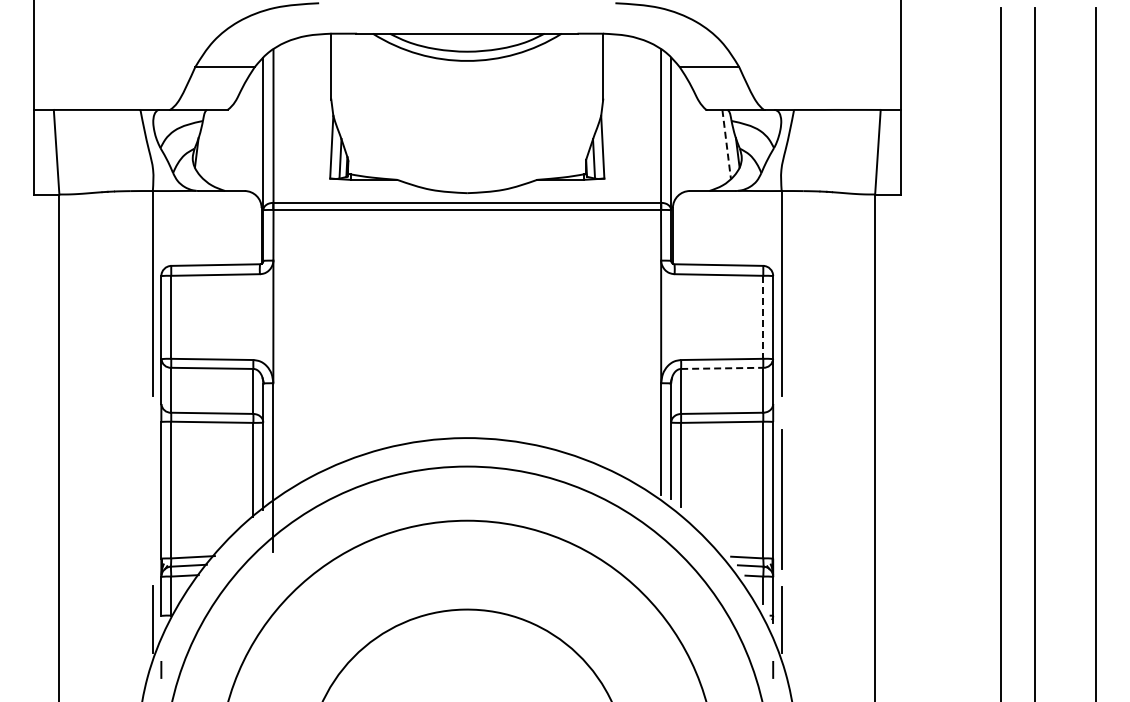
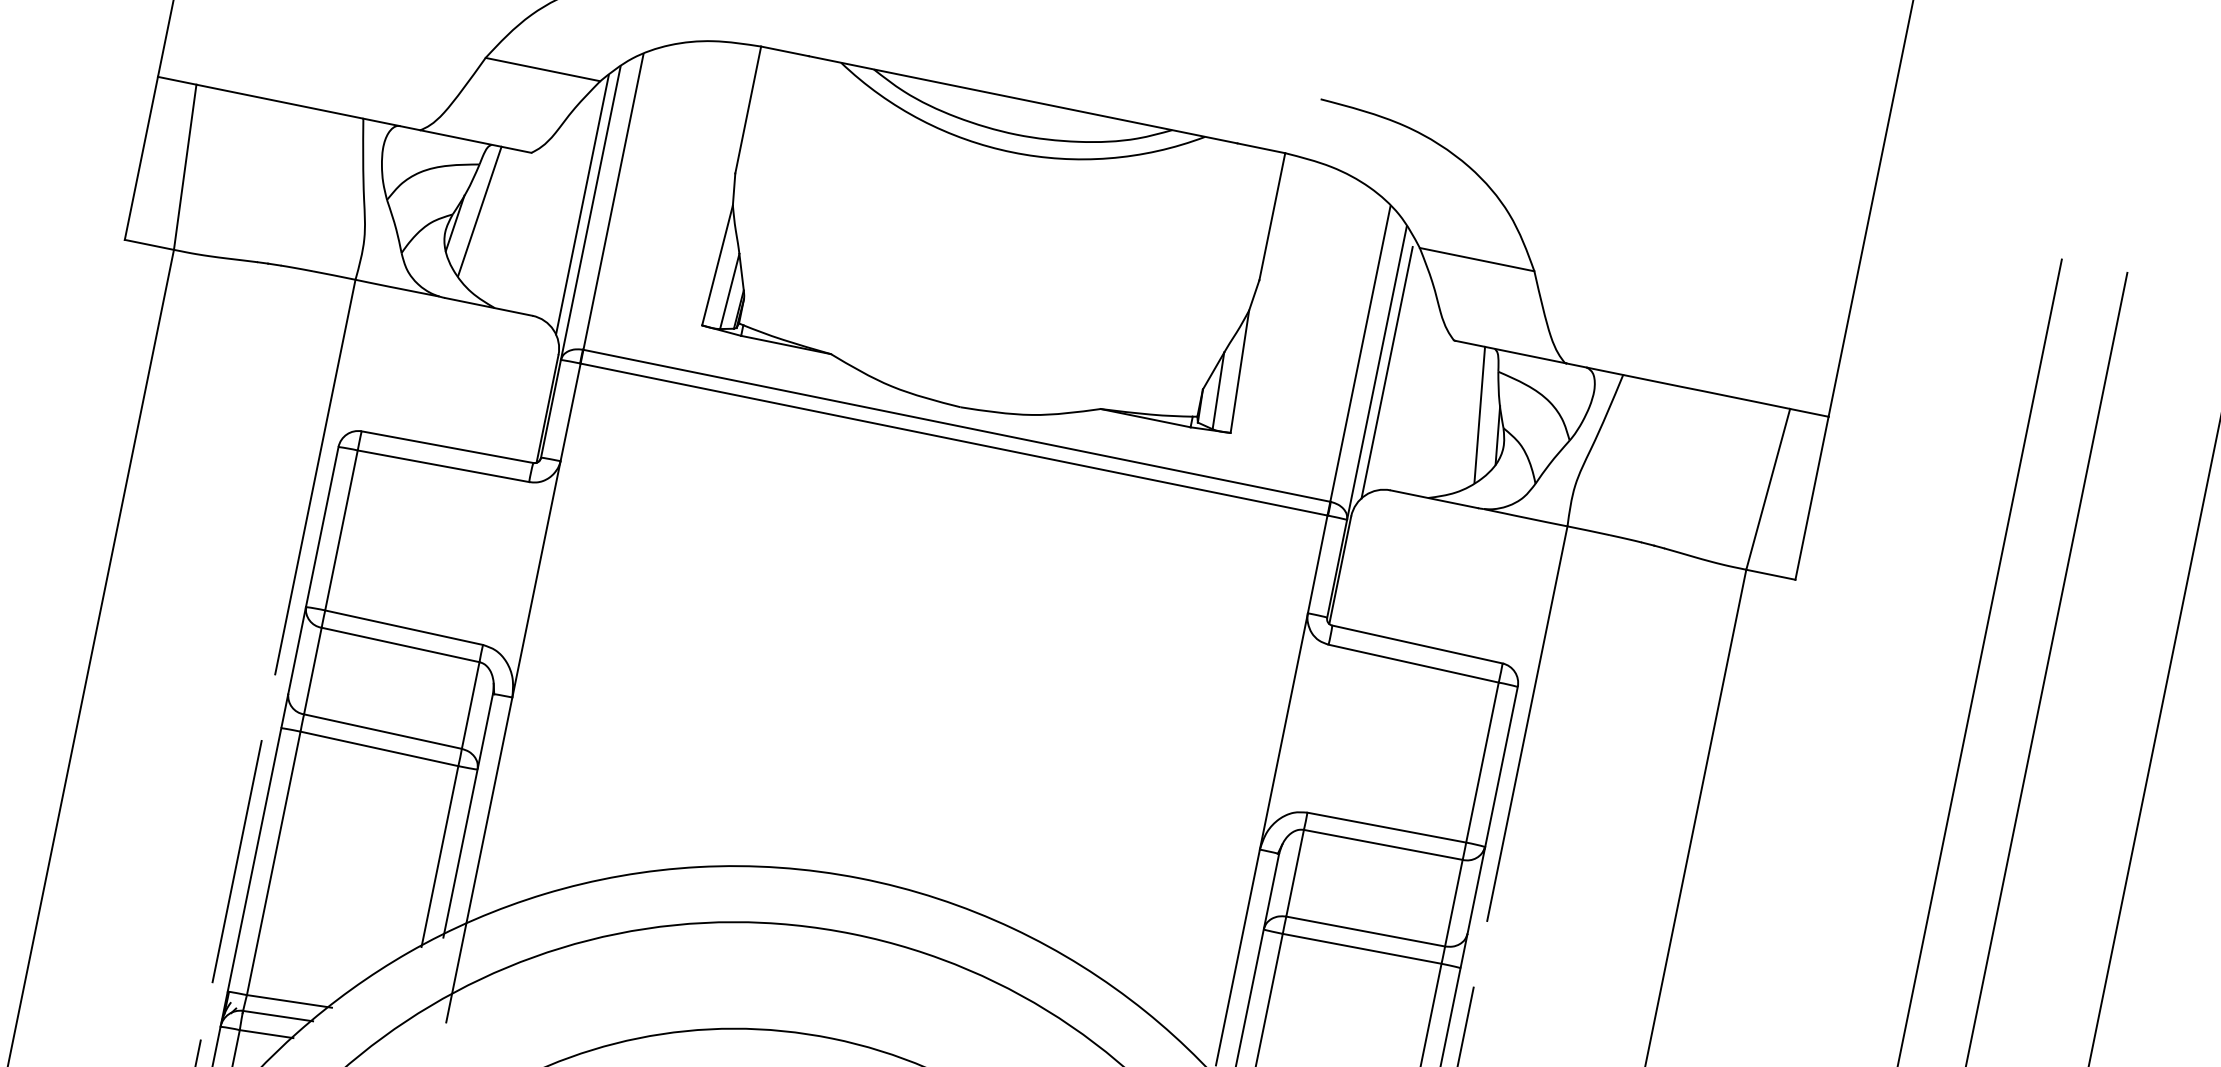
line: (258, 130) -> (582, 204), added
line: (676, 132) -> (1387, 372), added
line: (207, 143) -> (479, 209), added
line: (726, 144) -> (1479, 415), dashed -> solid
line: (763, 317) -> (1482, 763), dashed -> solid
line: (722, 368) -> (1383, 845), dashed -> solid
line: (152, 492) -> (236, 860), added

